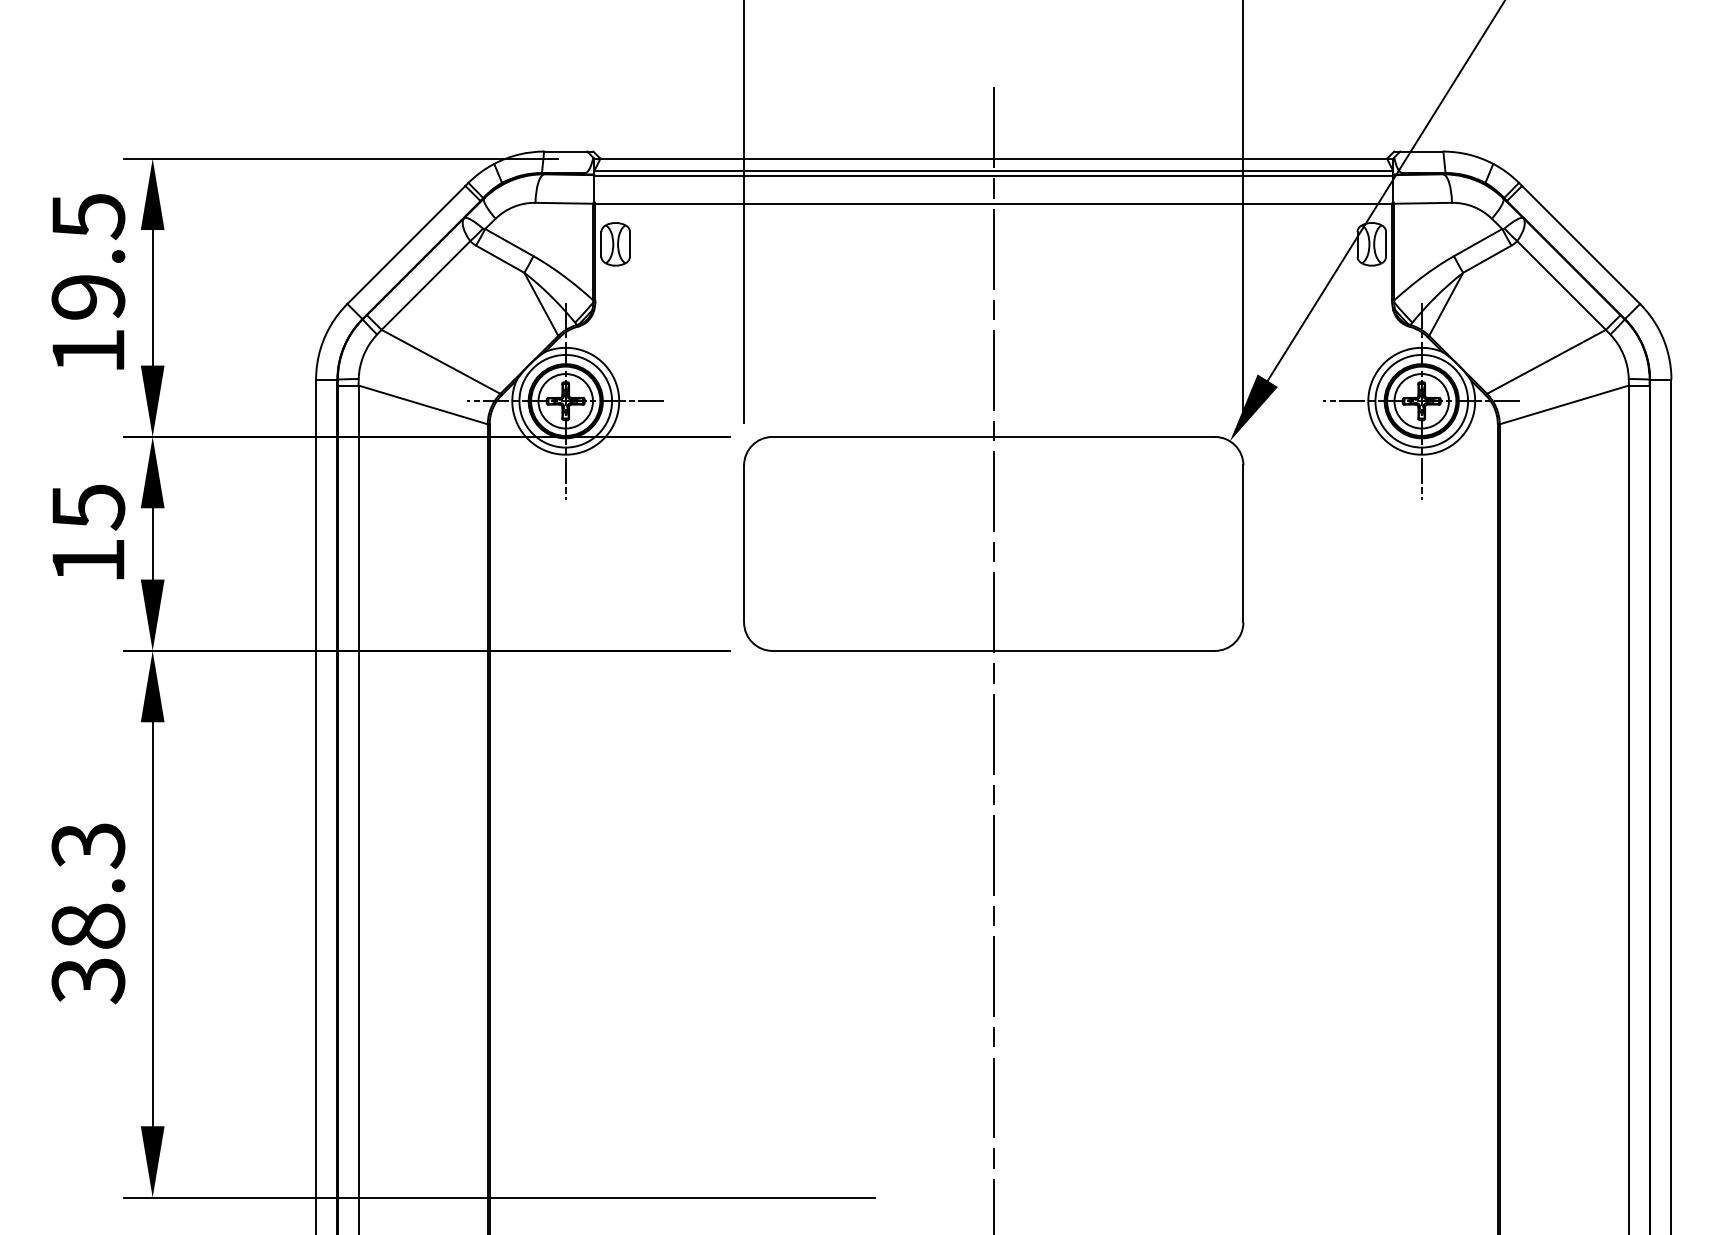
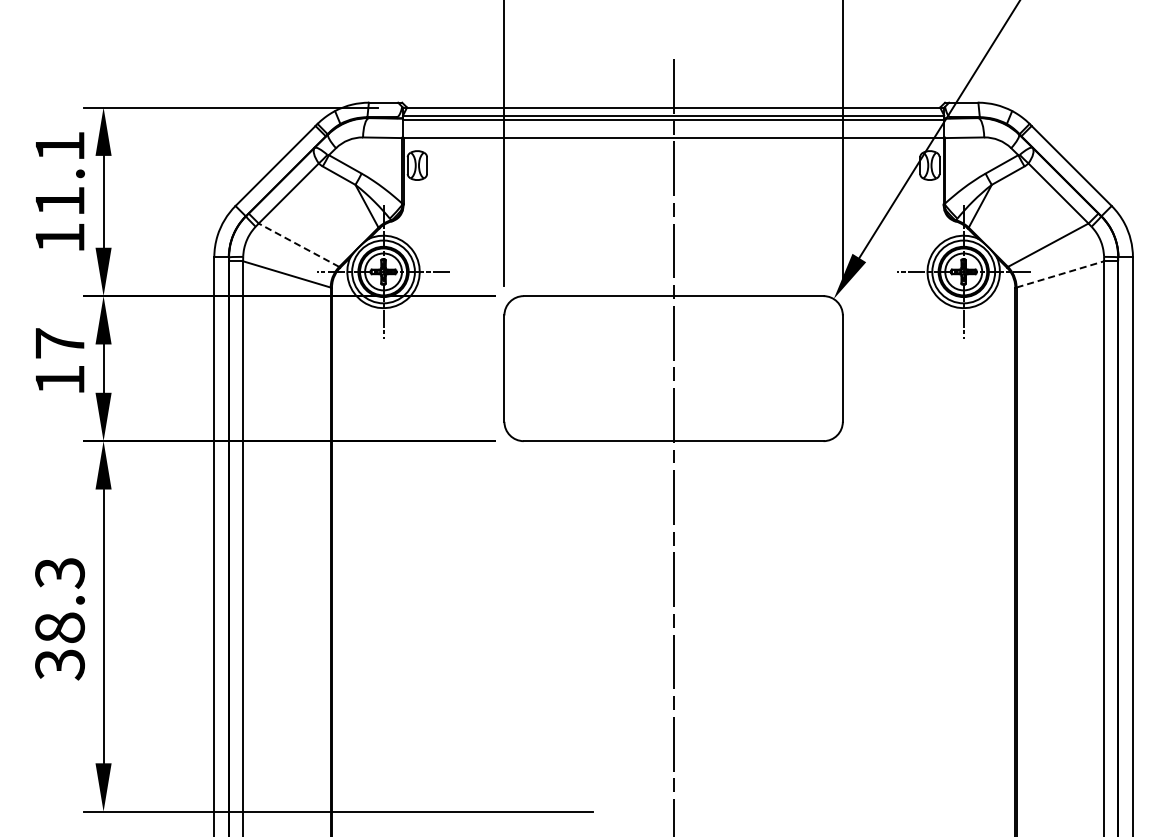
text: (87, 256) -> (59, 173), 19.5 -> 11.1
line: (440, 362) -> (298, 245), solid -> dashed
line: (1564, 405) -> (1060, 274), solid -> dashed
text: (87, 506) -> (59, 343), 15 -> 17

